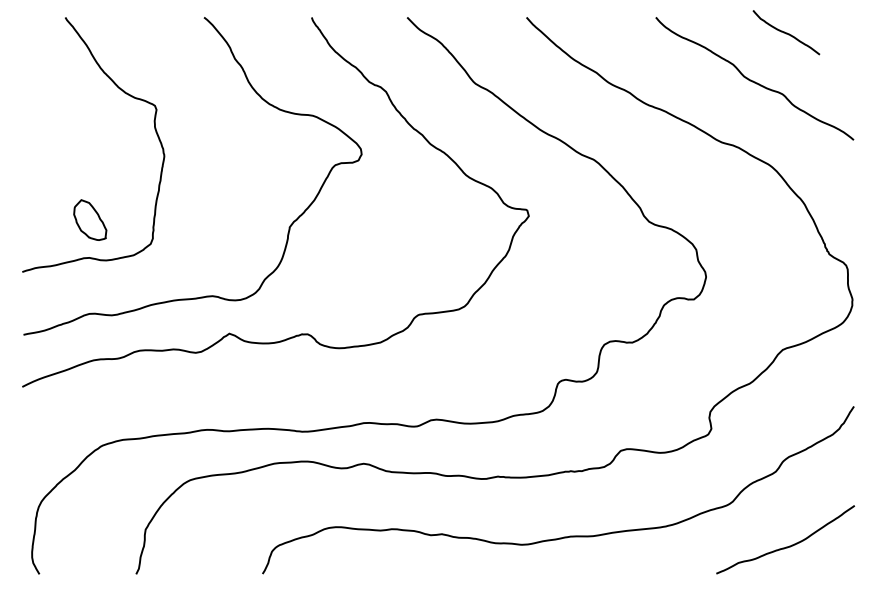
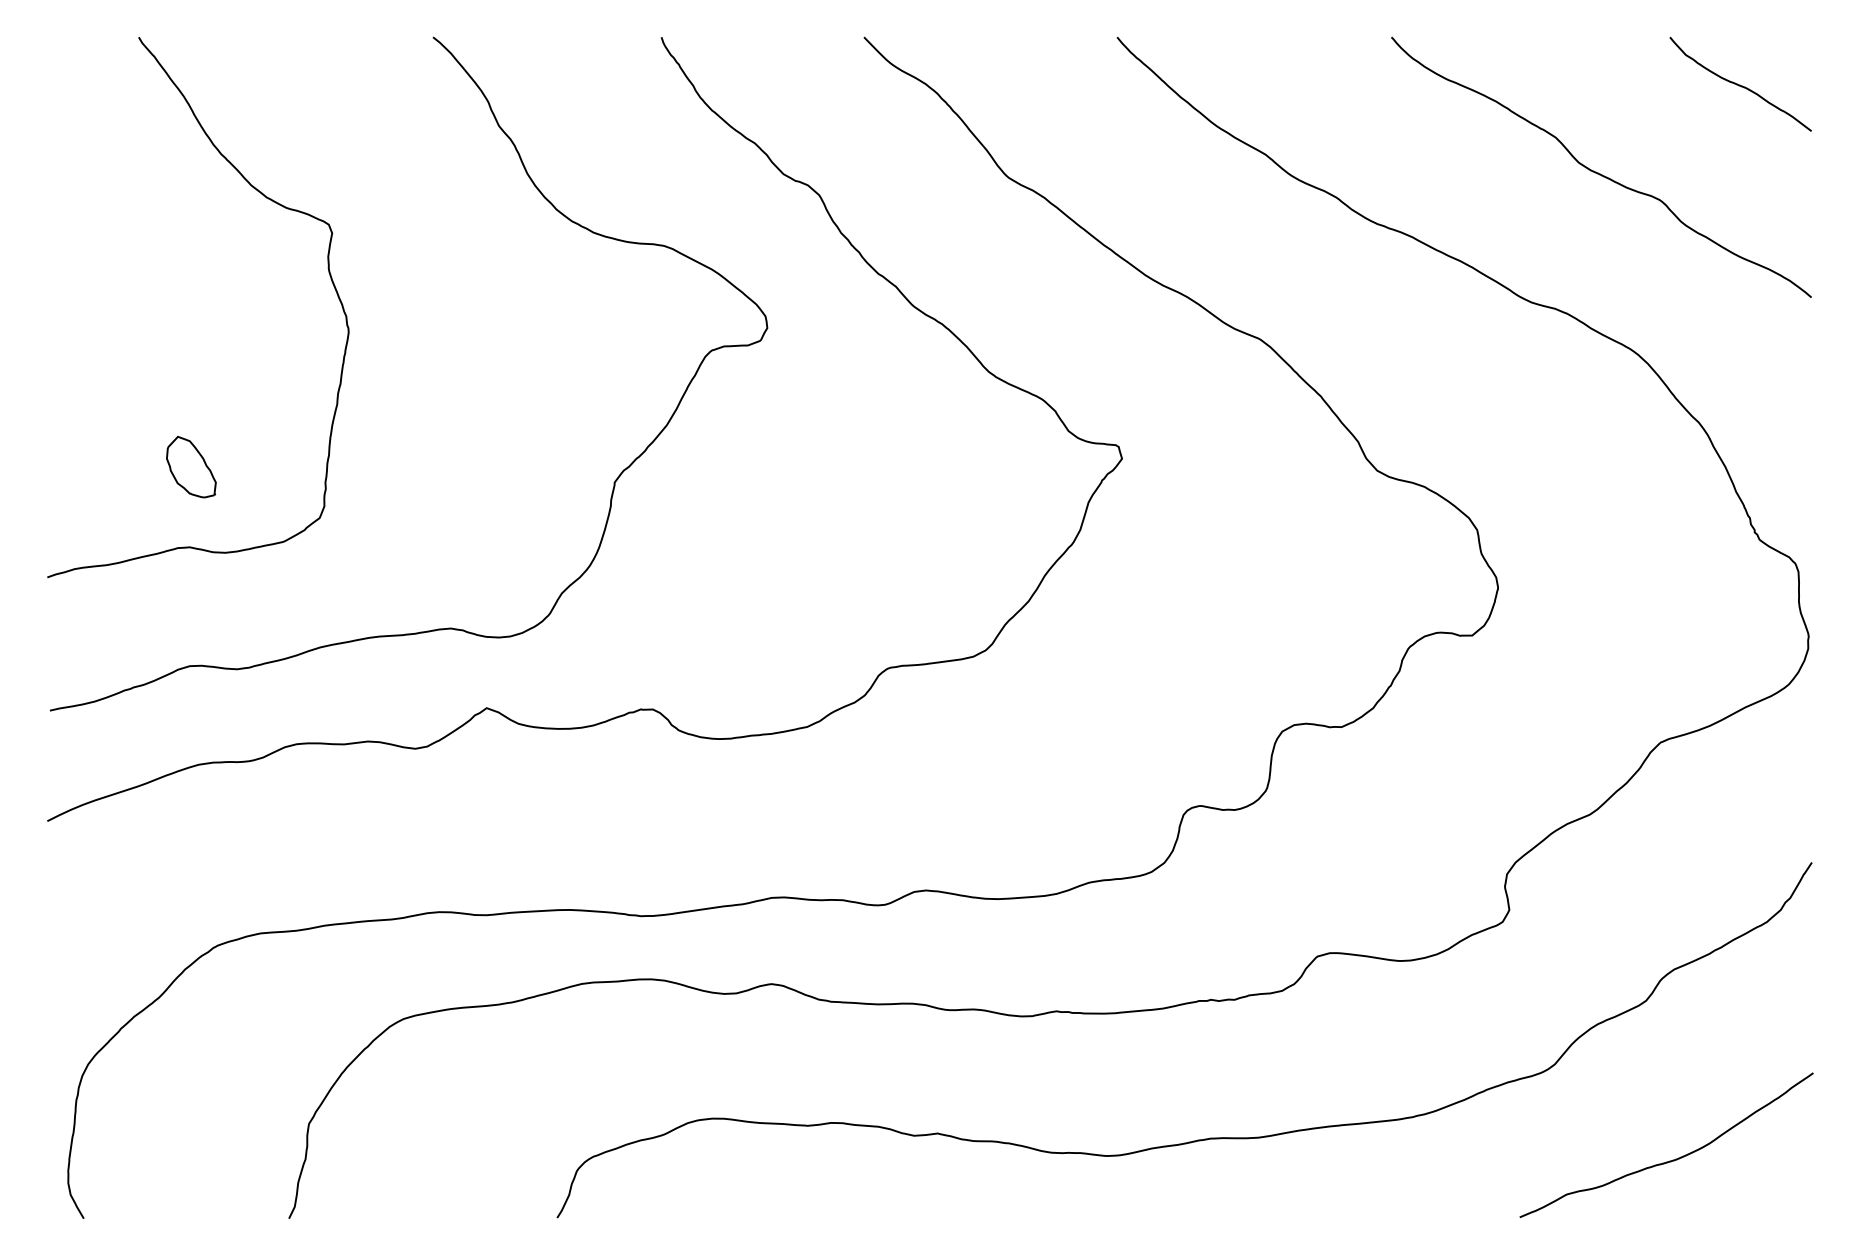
curve: (786, 32) -> (1740, 84), moved
part: (89, 219) -> (189, 465), size x0.71

